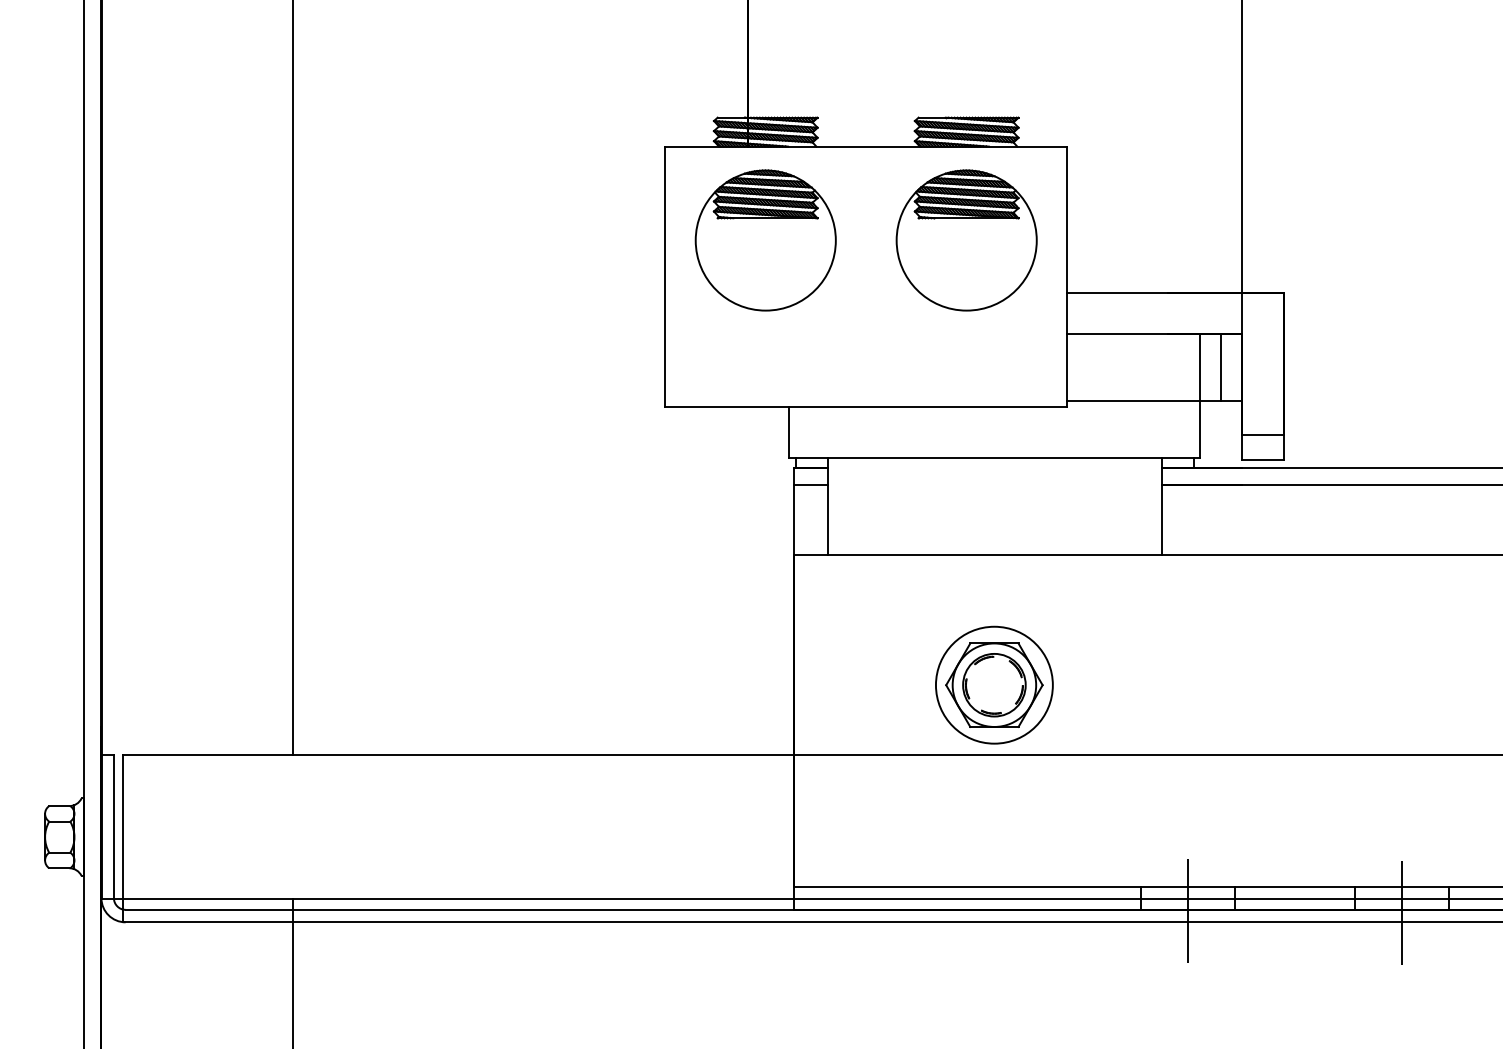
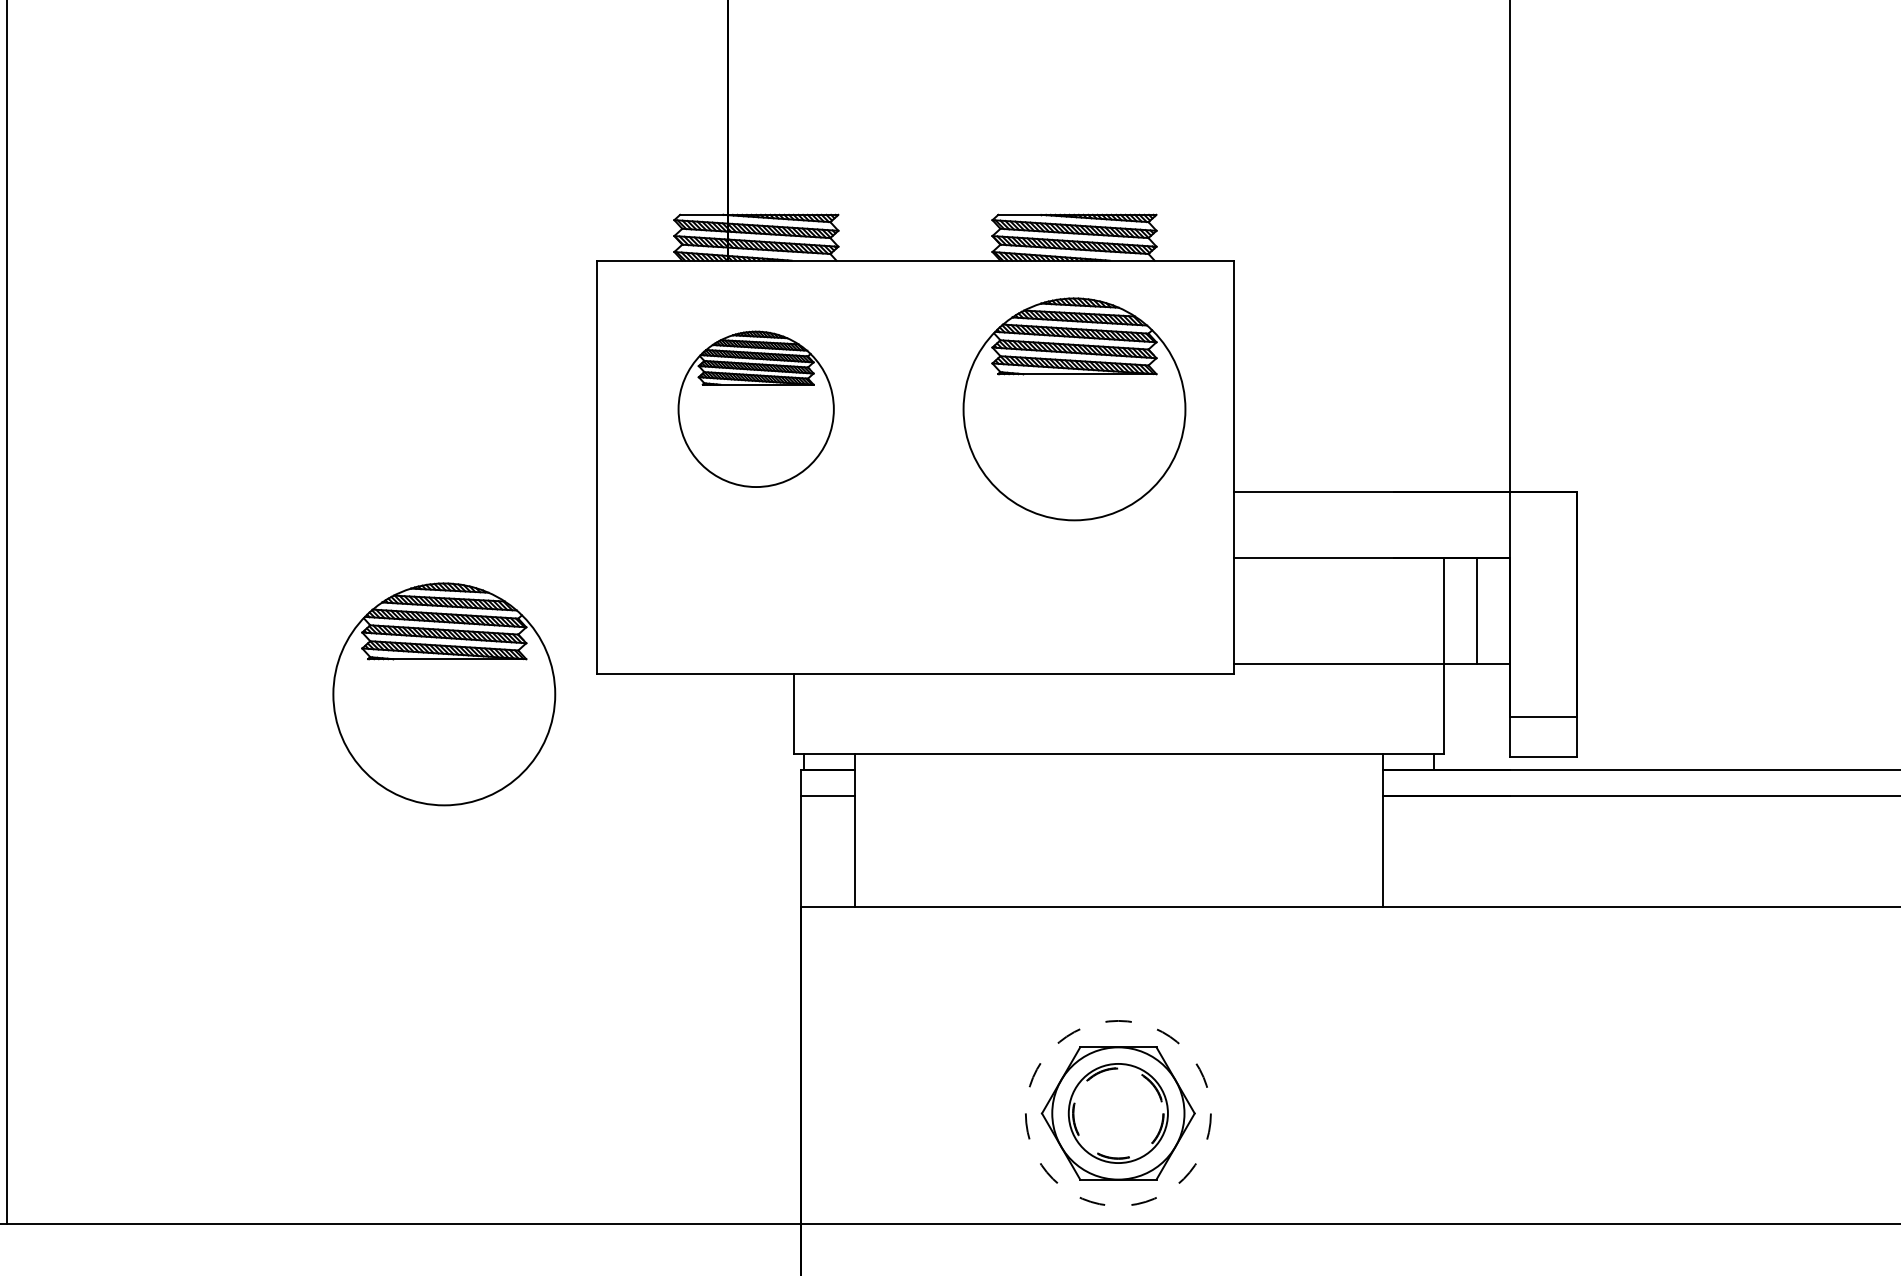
part: (765, 240) -> (755, 409), size x0.7
part: (568, 420) -> (443, 694), added
circle: (993, 684) -> (1116, 1112), solid -> dashed

